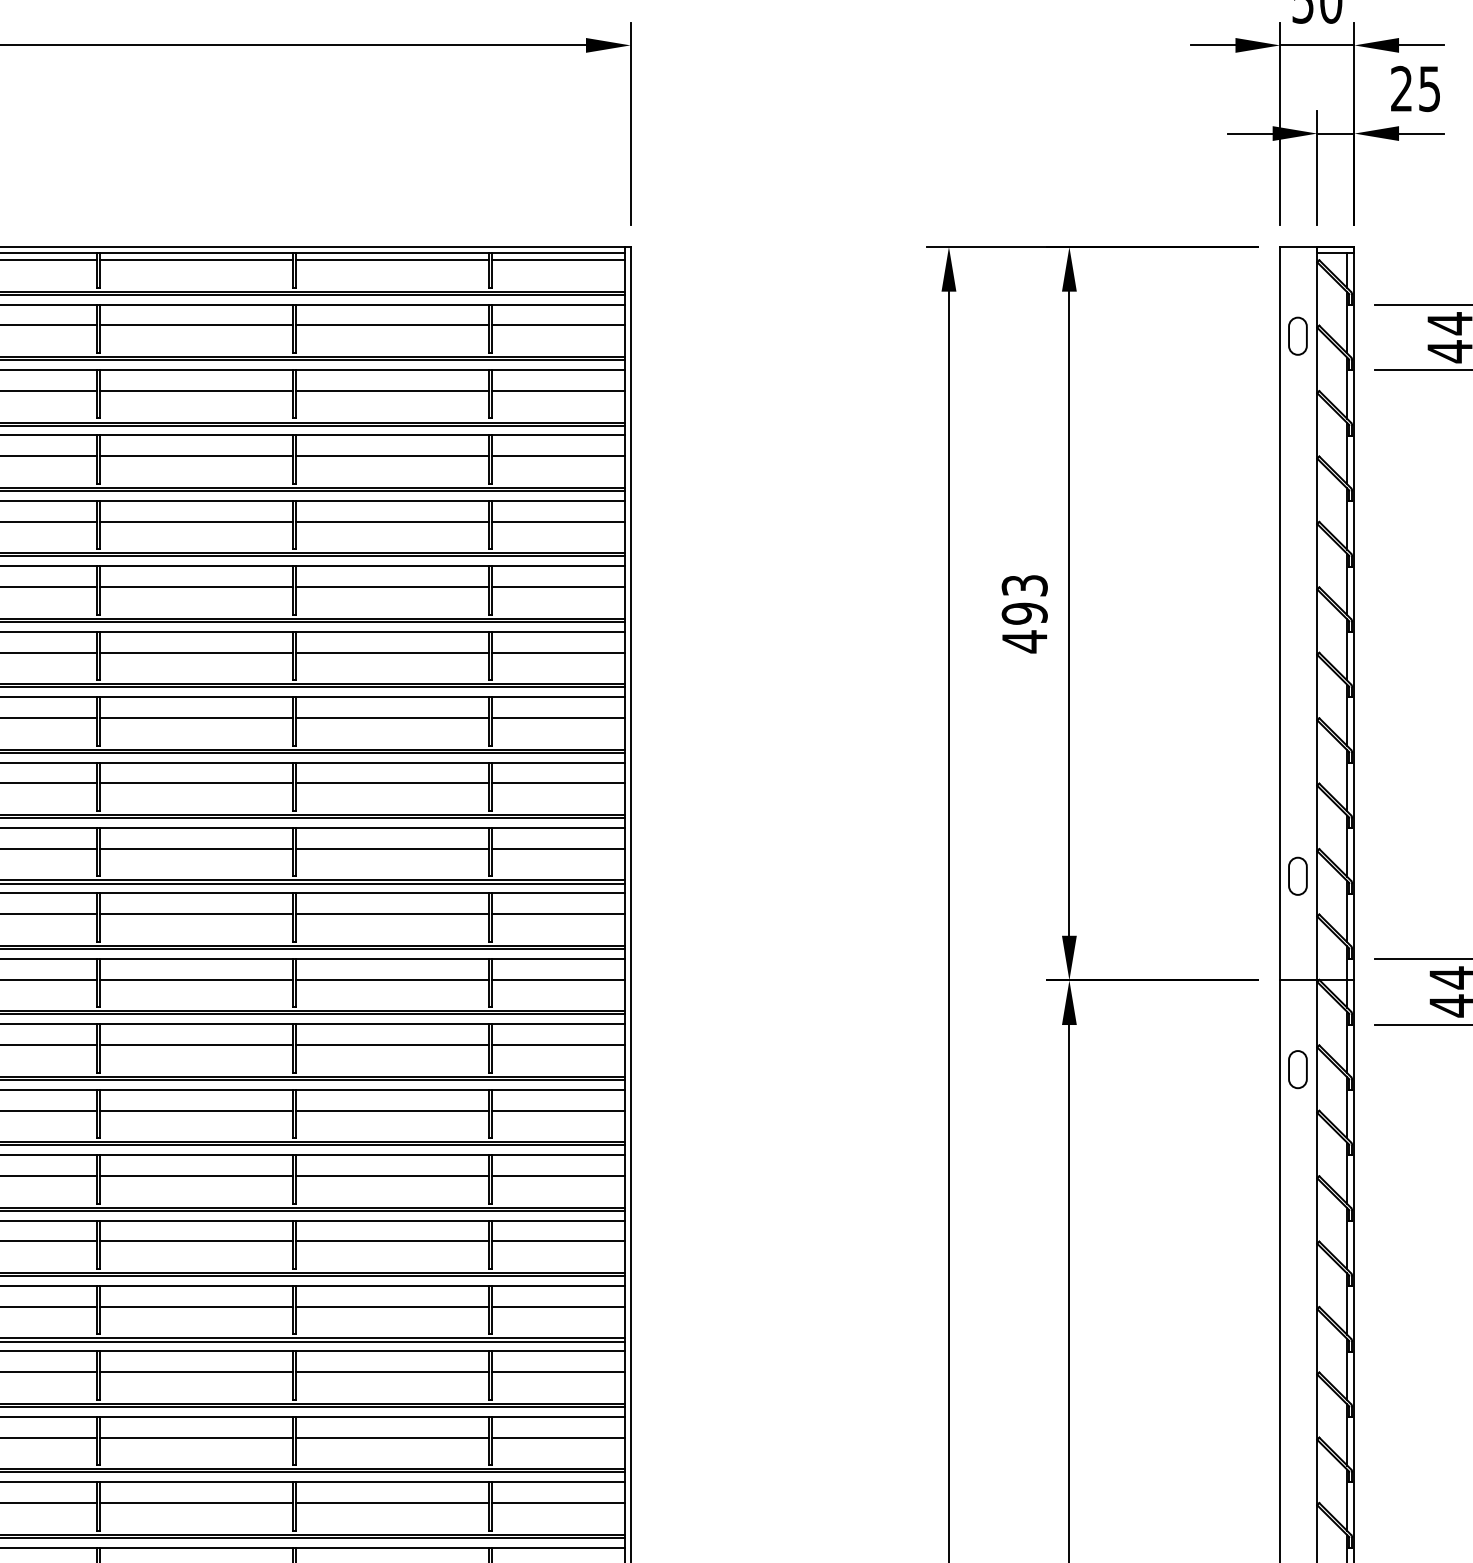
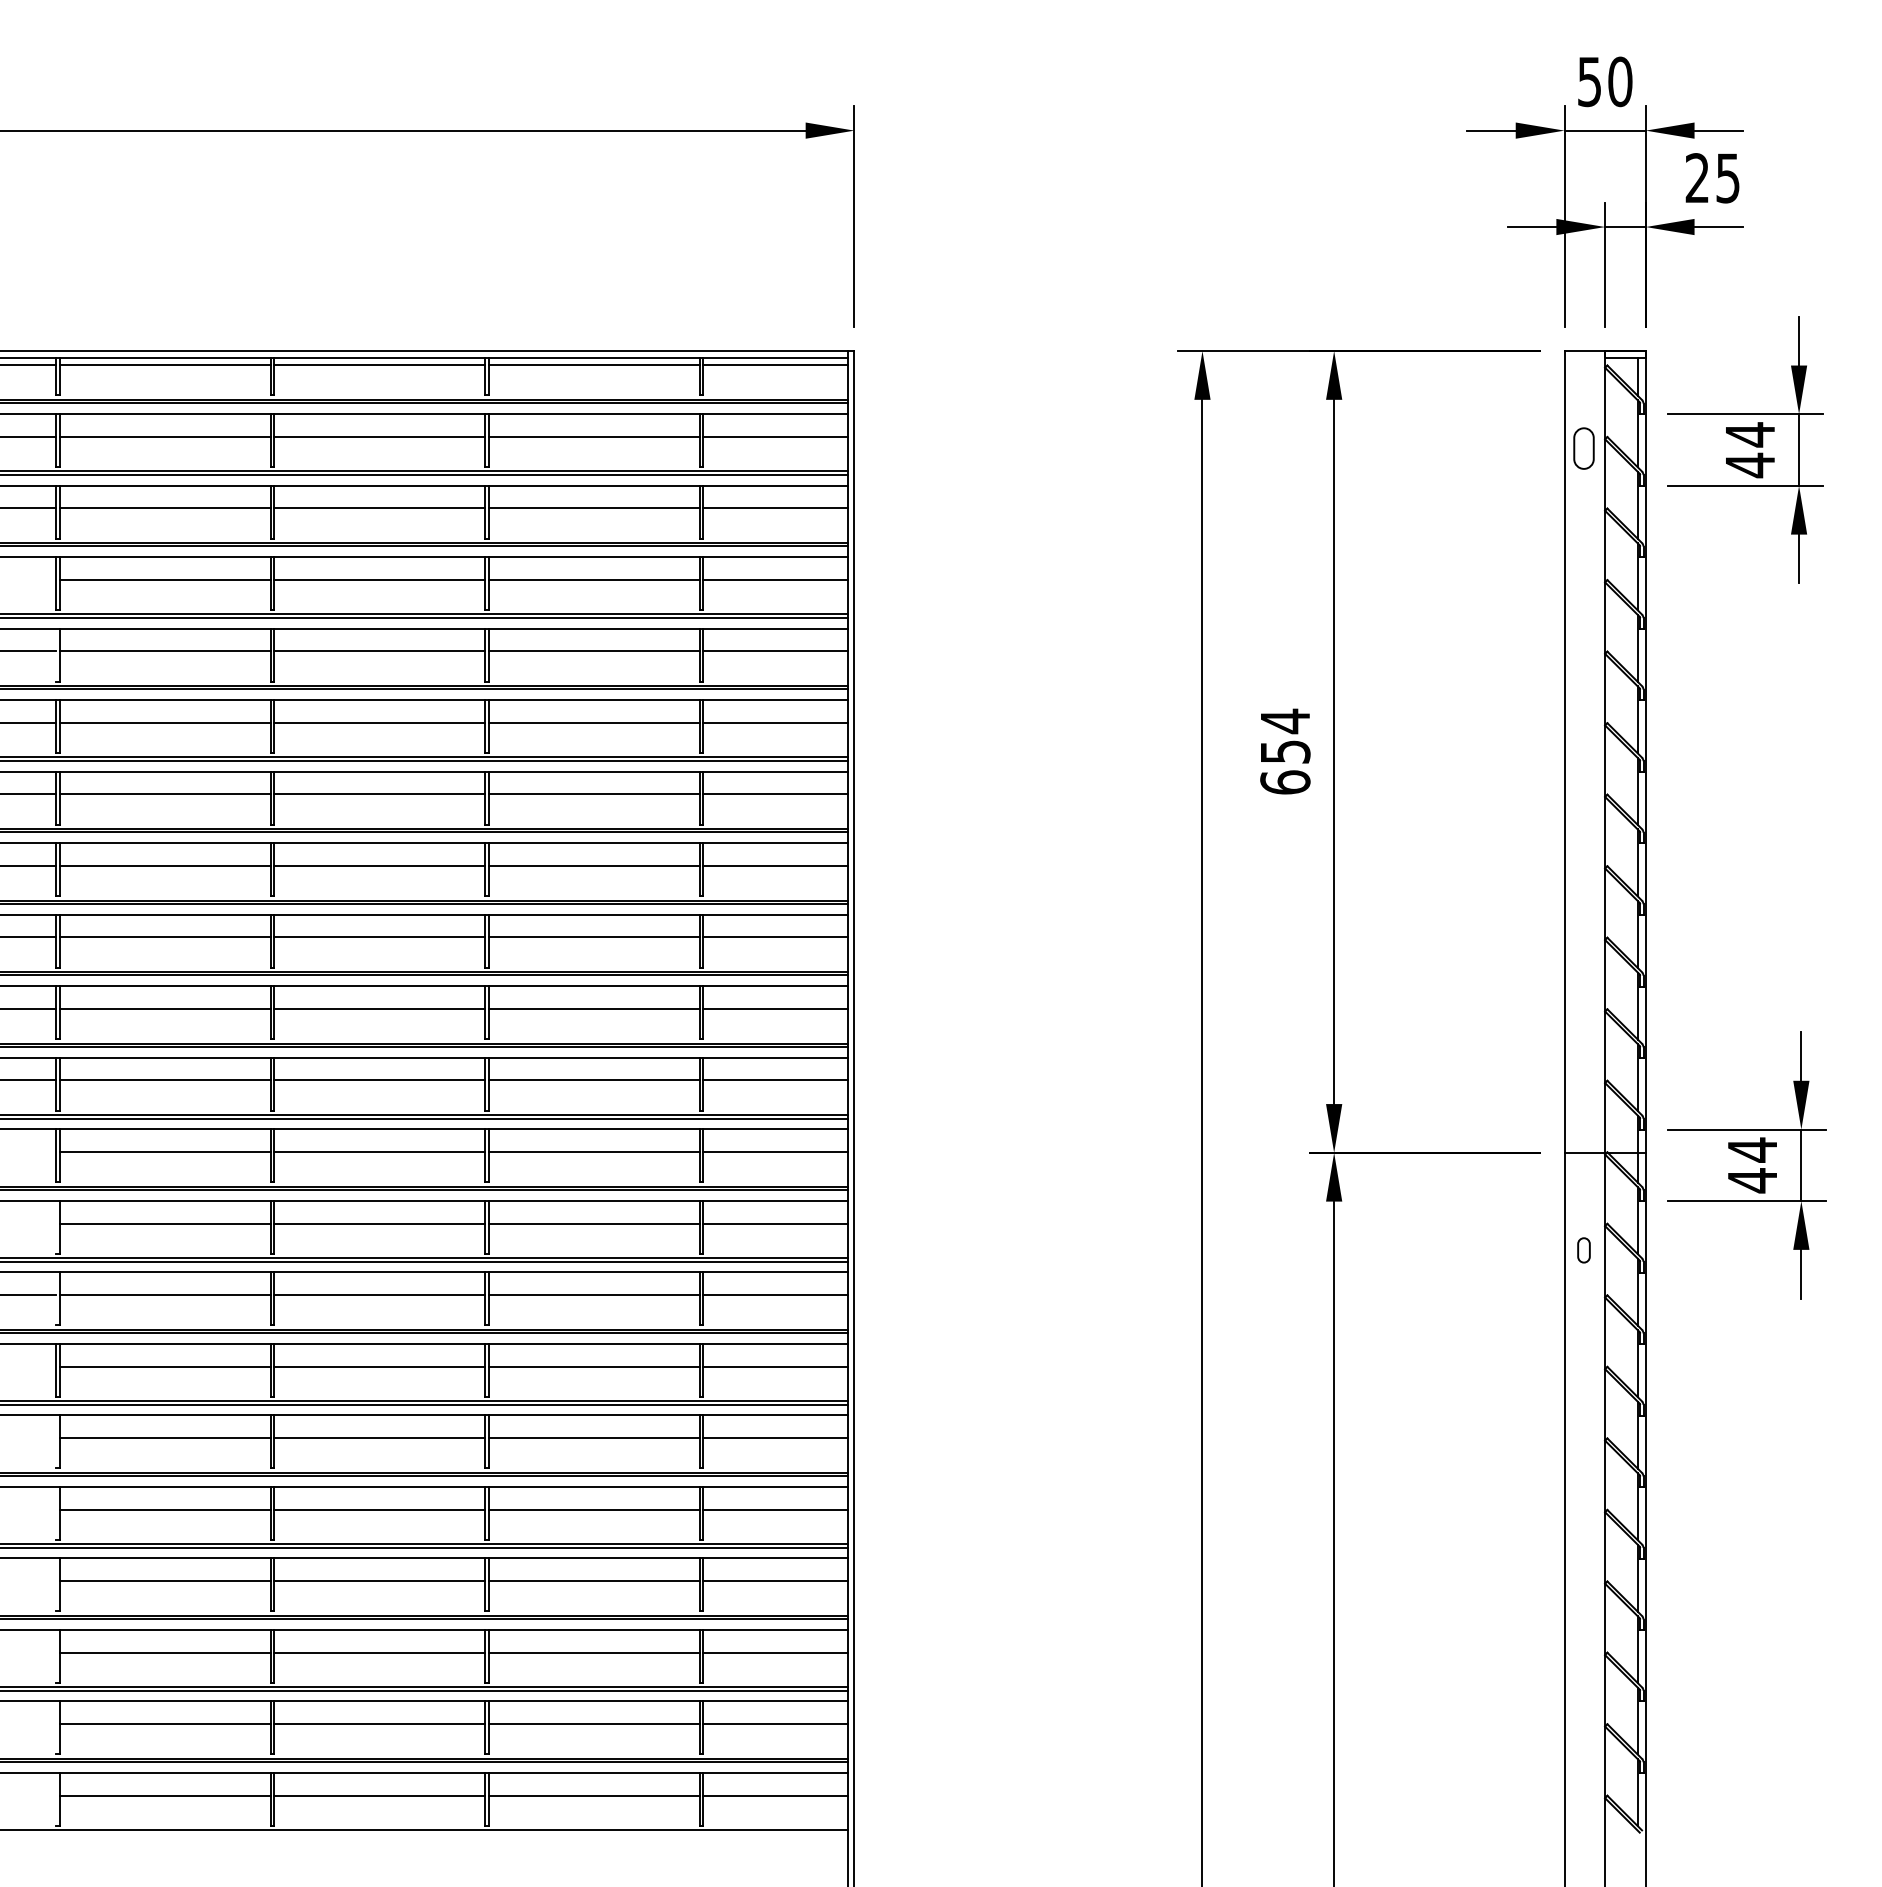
text: (1024, 613) -> (1285, 751), 493 -> 654
part: (1297, 875) -> (1583, 1038), removed
part: (1297, 1069) -> (1583, 1250), size x0.6

